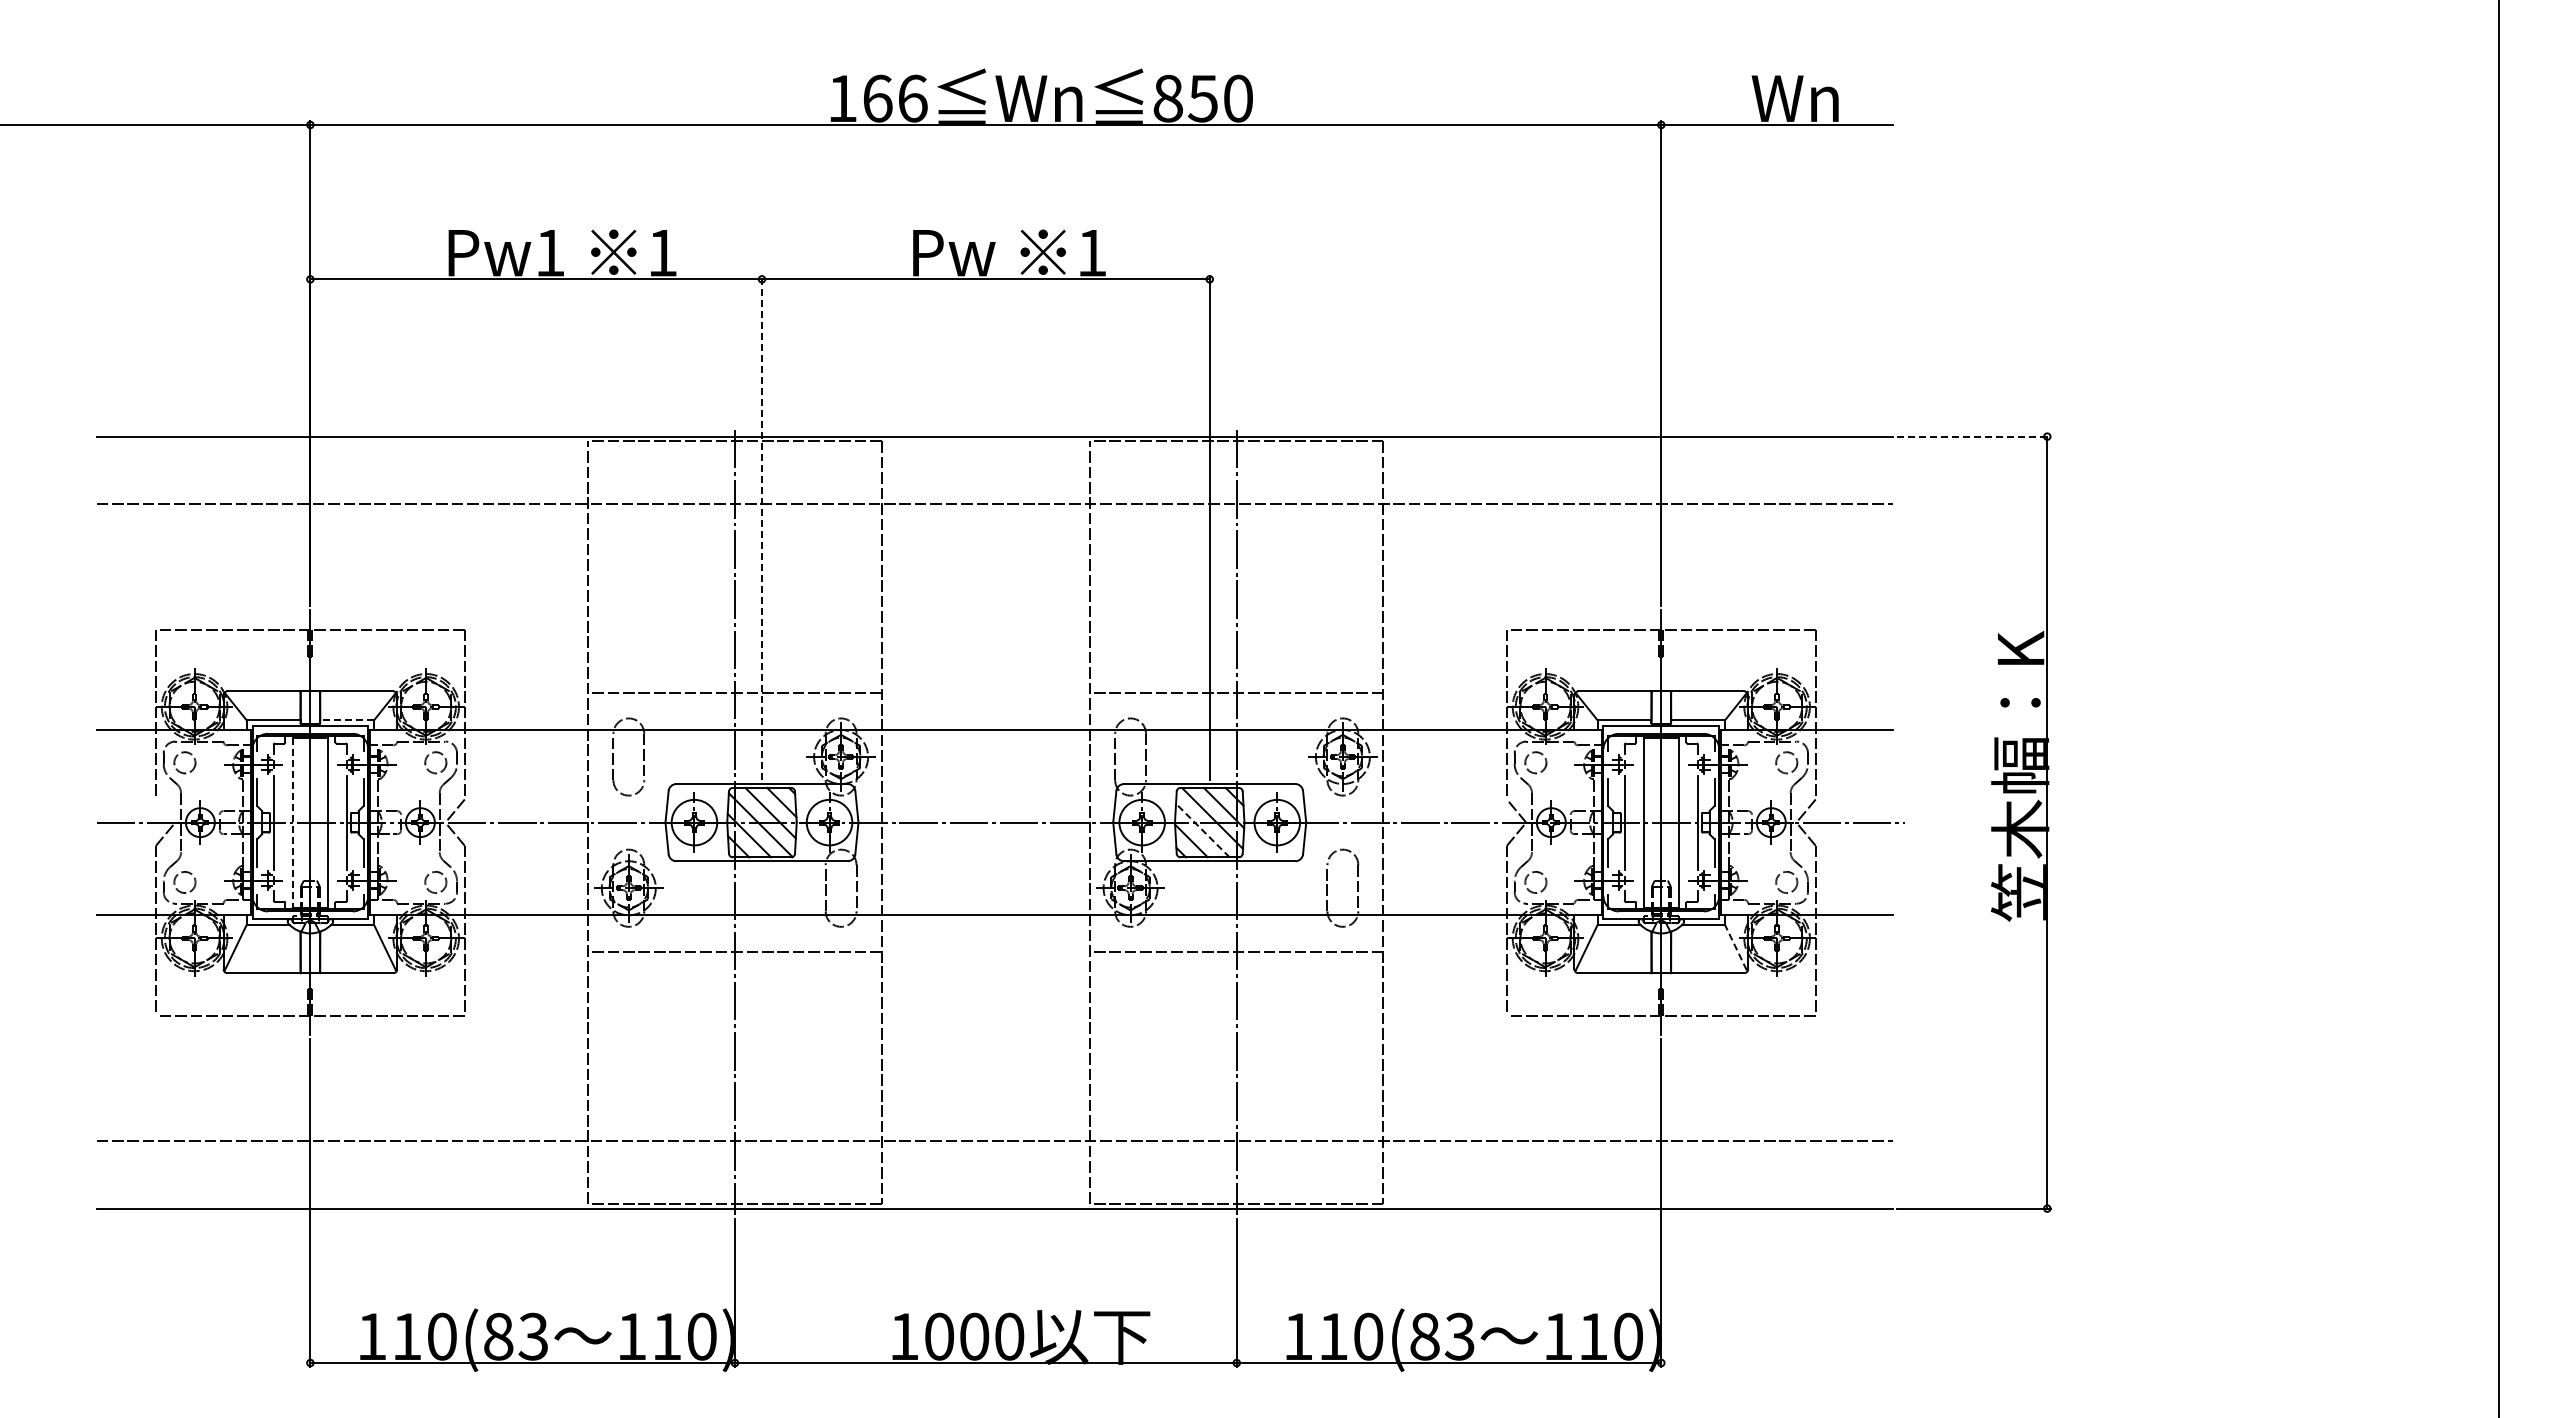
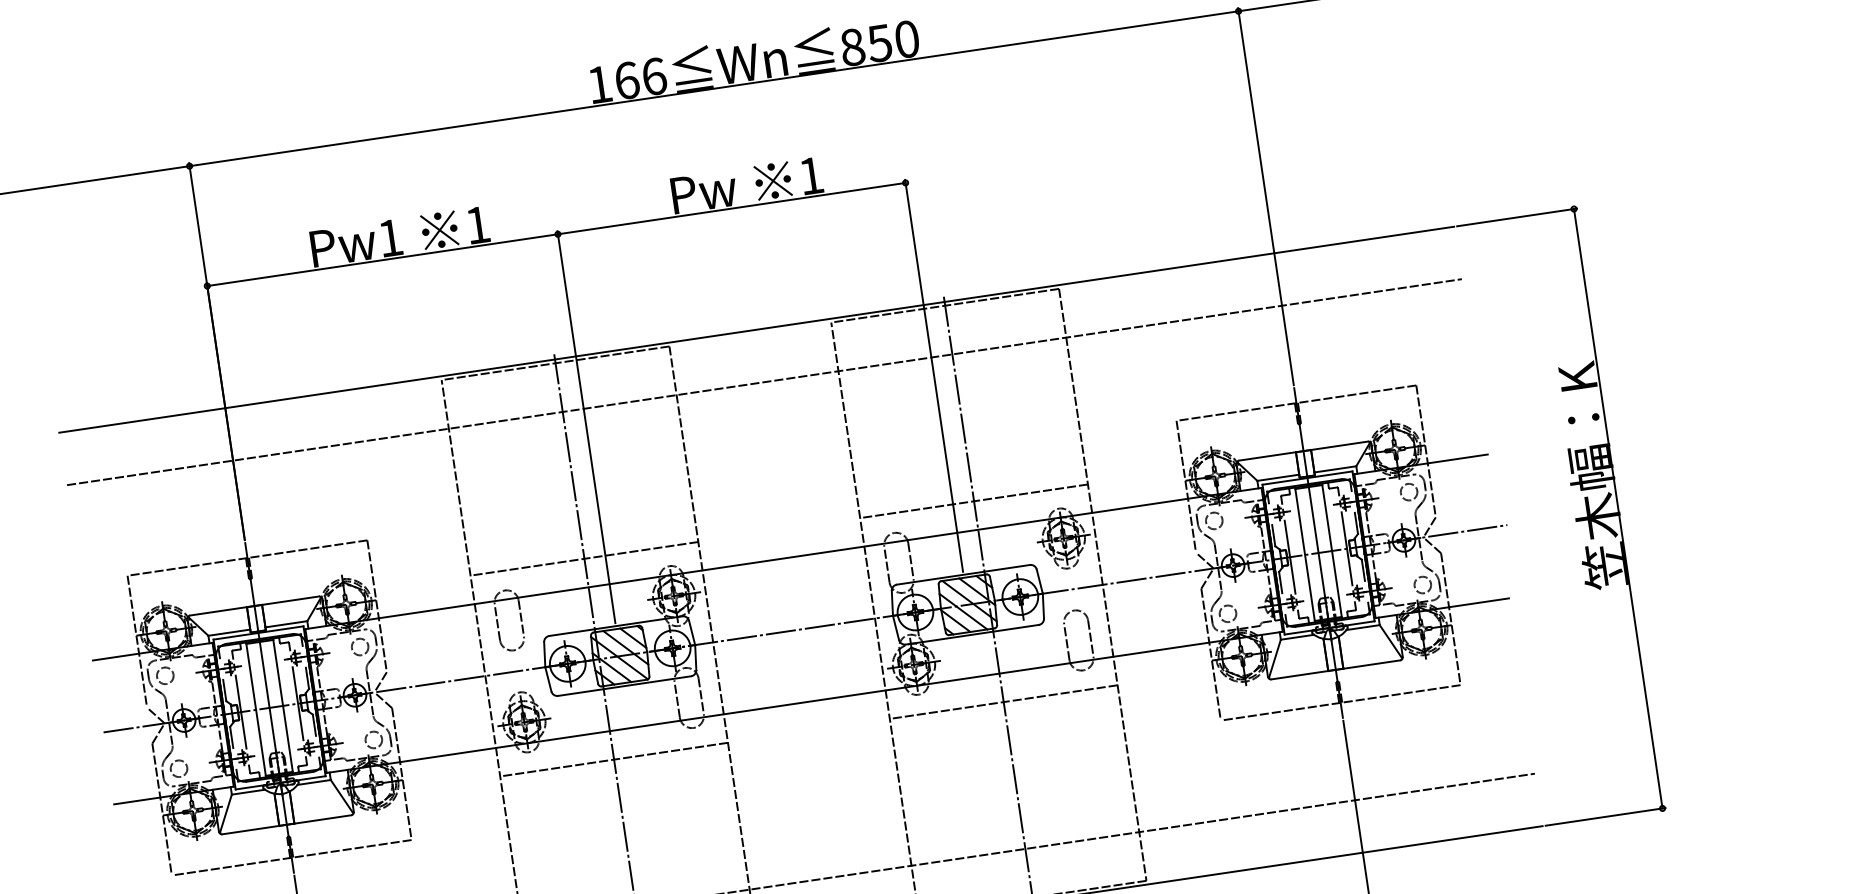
line: (1974, 436) -> (1517, 217), dashed -> solid
line: (761, 527) -> (586, 427), dashed -> solid
line: (347, 720) -> (286, 624), dashed -> solid
line: (165, 810) -> (155, 715), added
line: (293, 822) -> (256, 709), dashed -> solid
line: (1202, 830) -> (963, 611), dashed -> solid
line: (1735, 947) -> (1390, 641), dashed -> solid

